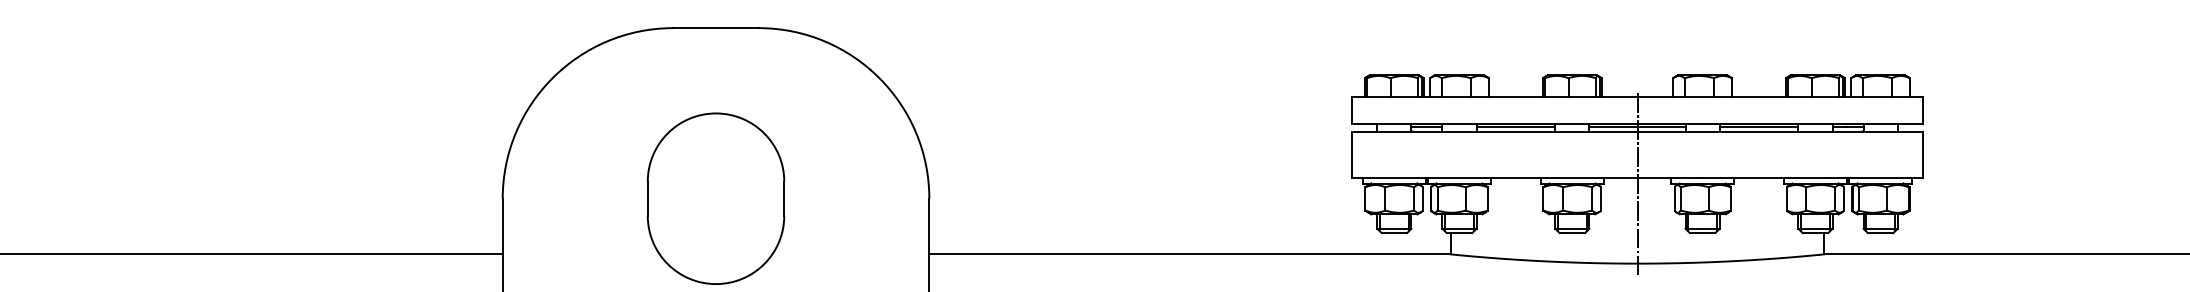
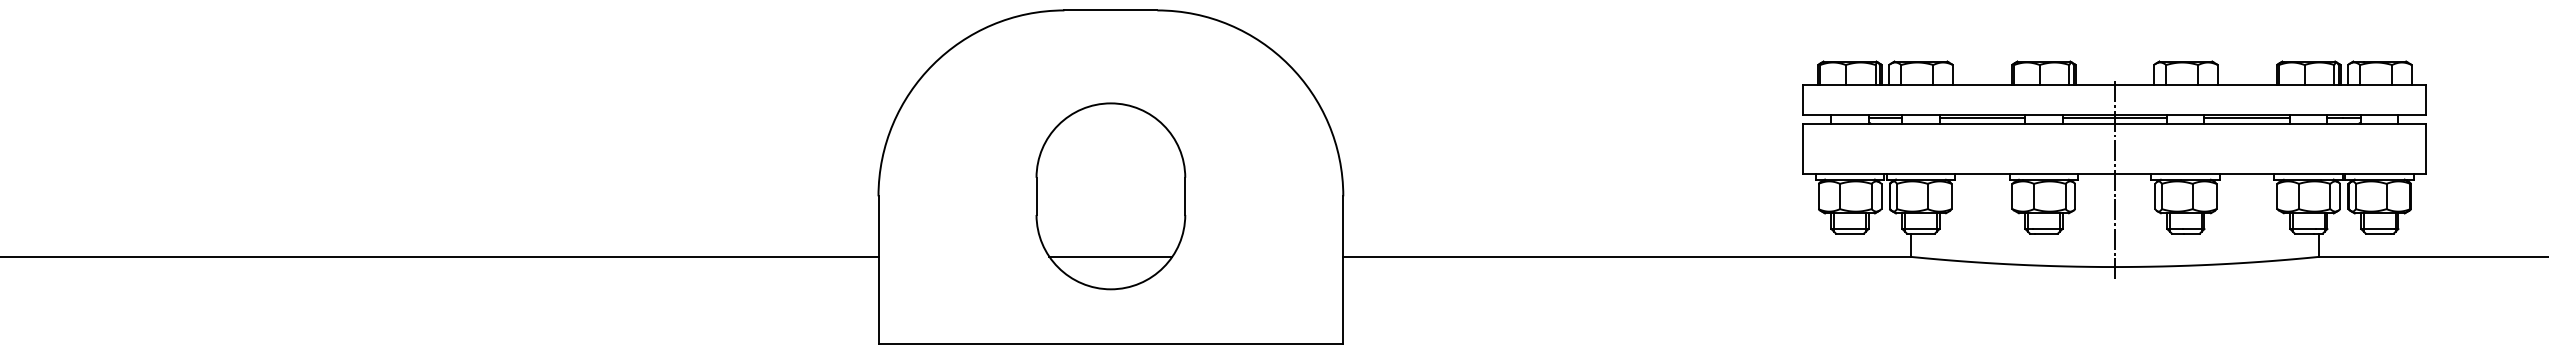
line: (715, 253) -> (1110, 256), added

